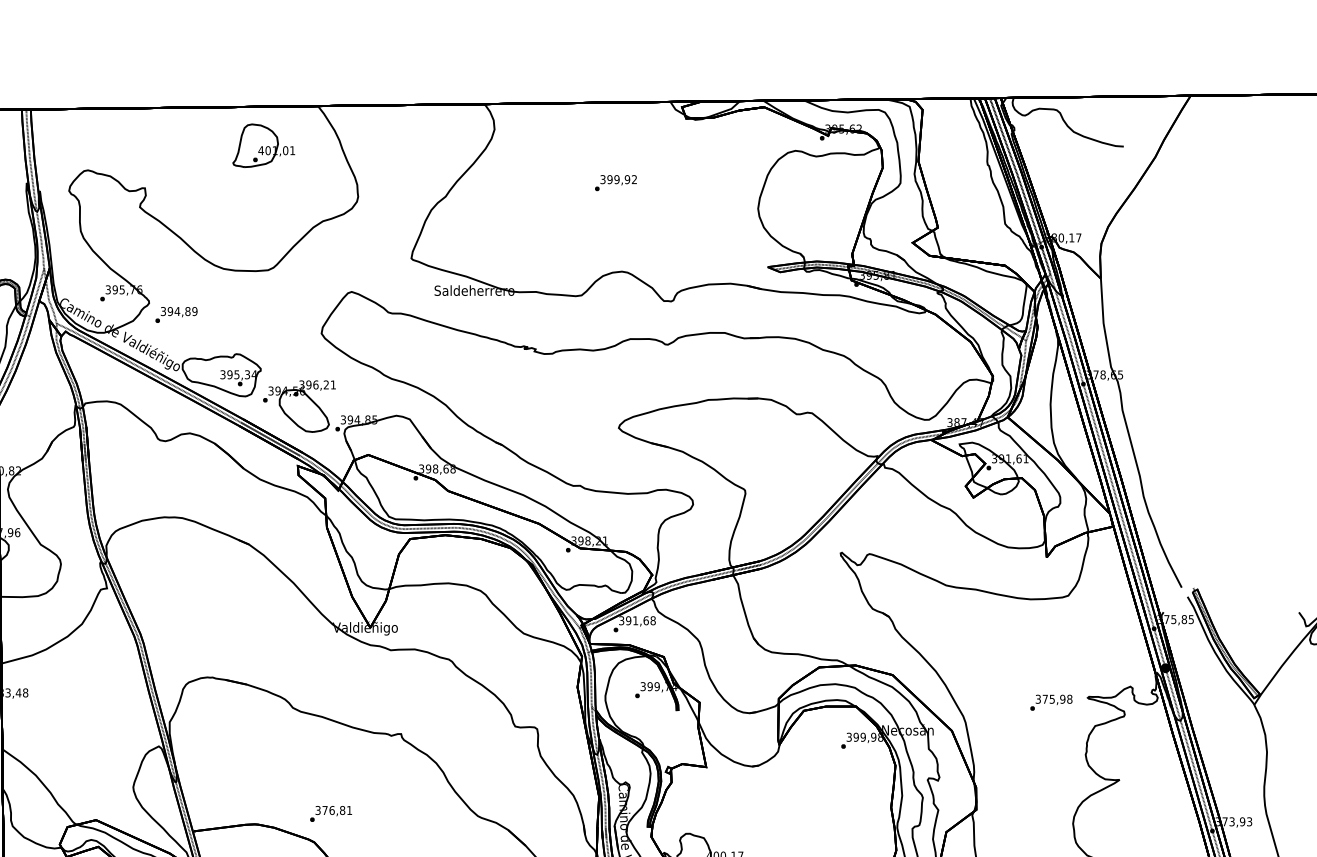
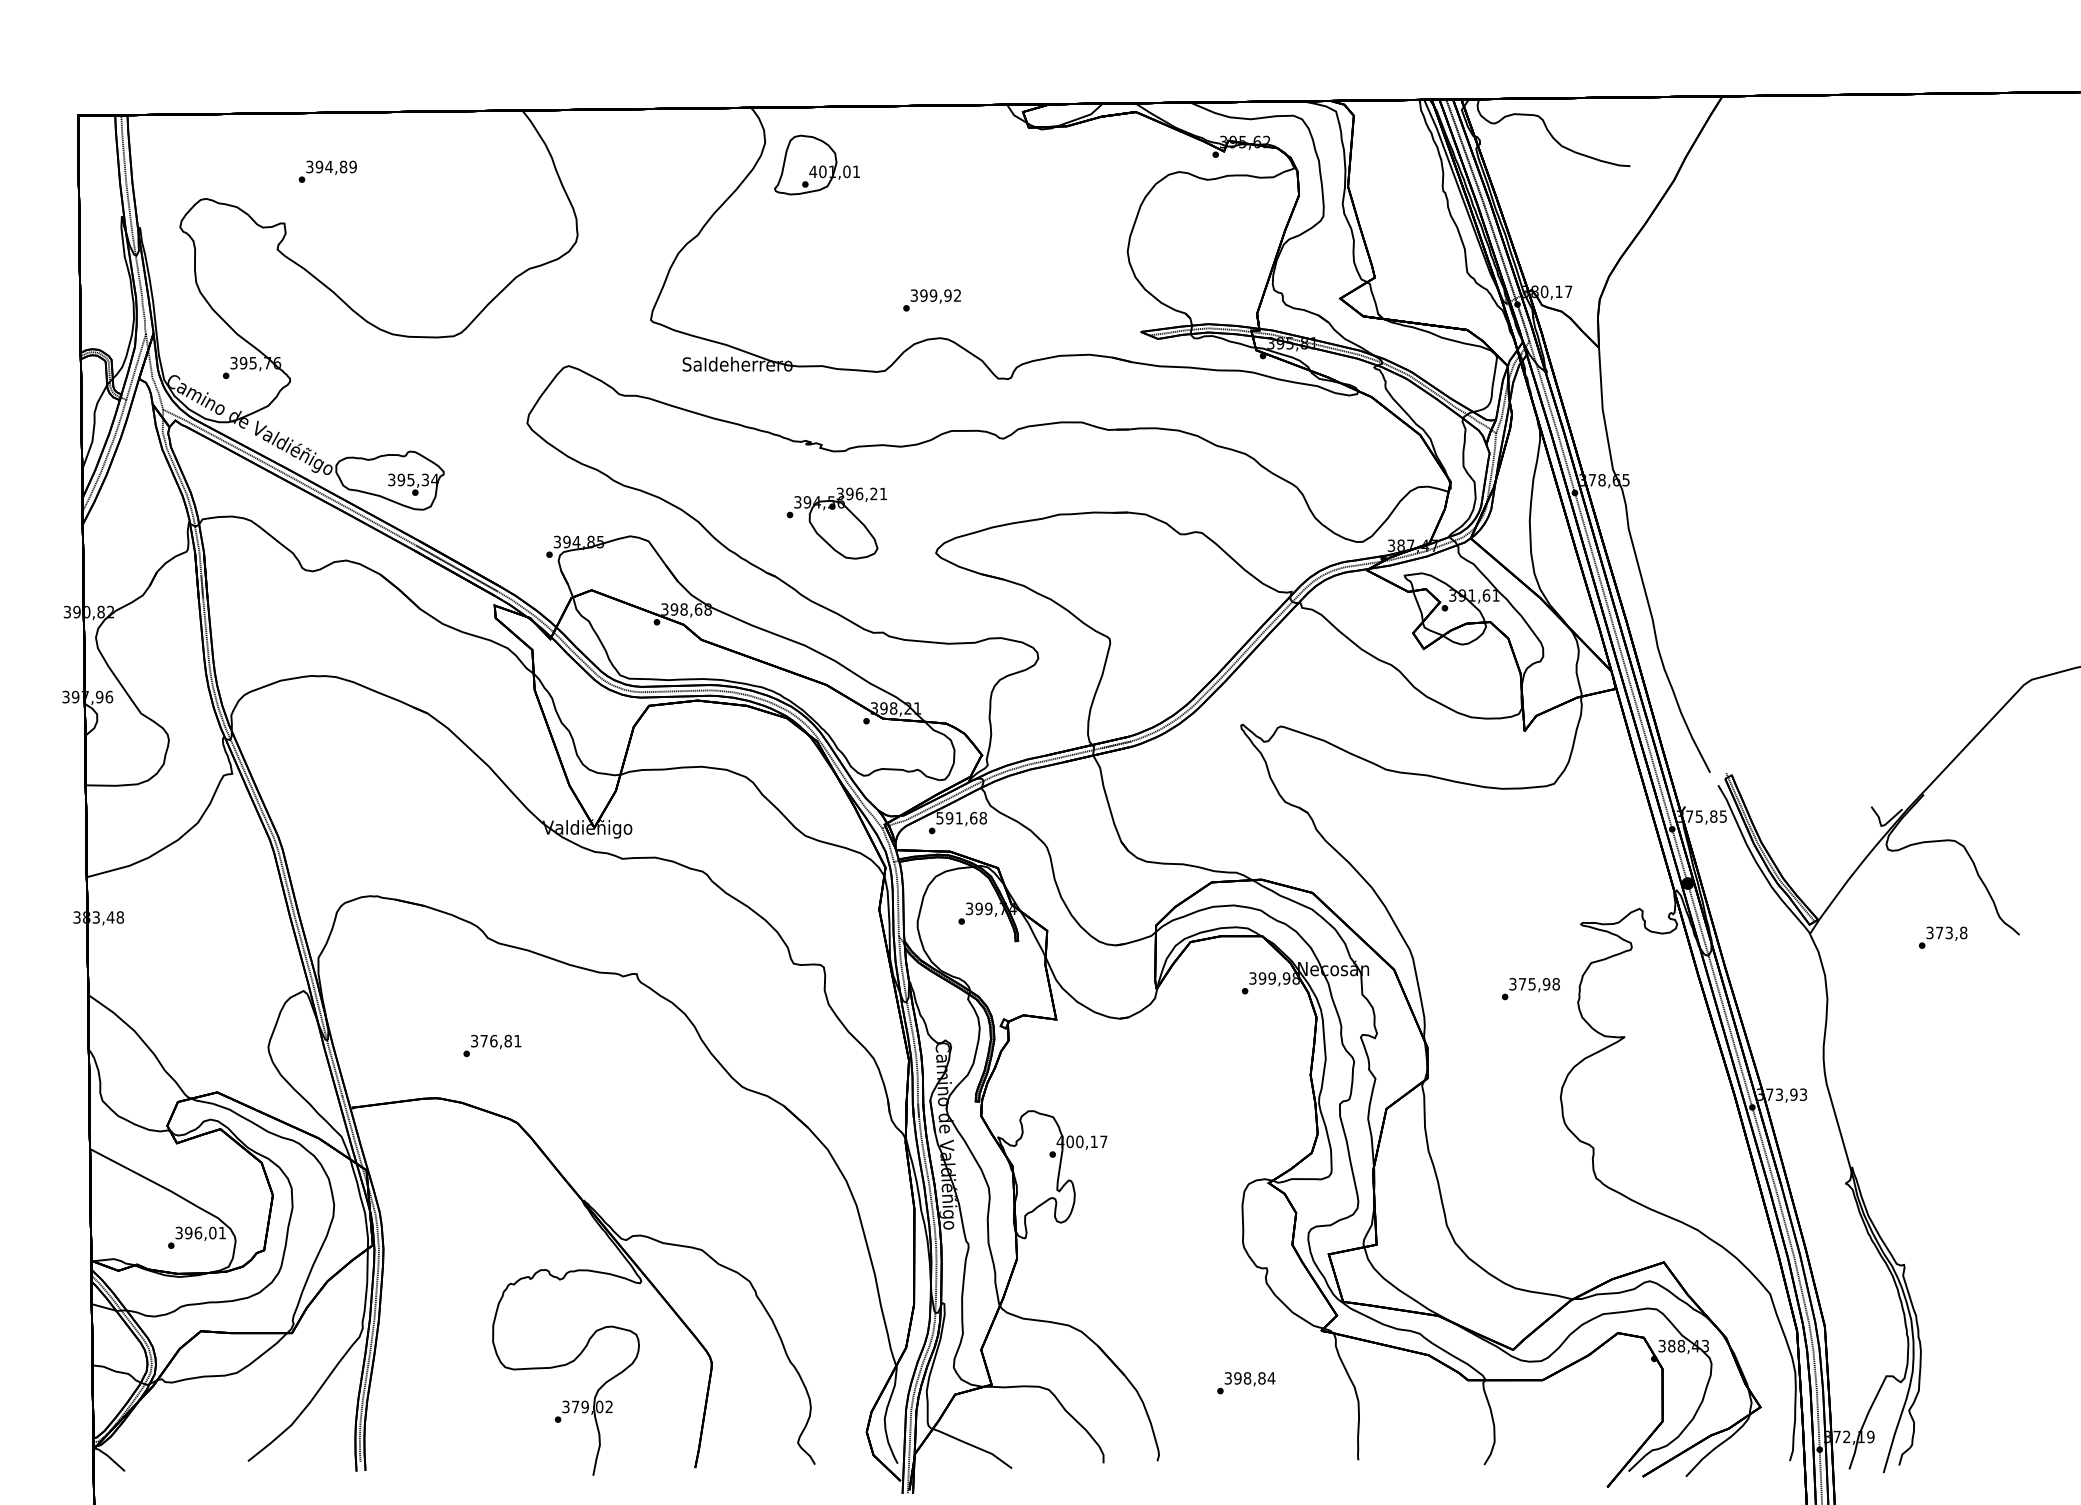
part: (263, 145) -> (816, 164), moved
text: (615, 183) -> (931, 300), moved
text: (176, 314) -> (327, 171), moved
part: (299, 406) -> (836, 523), moved
text: (621, 620) -> (939, 817), 391,68 -> 591,68
text: (1051, 703) -> (1530, 989), moved
text: (331, 813) -> (492, 1045), moved

